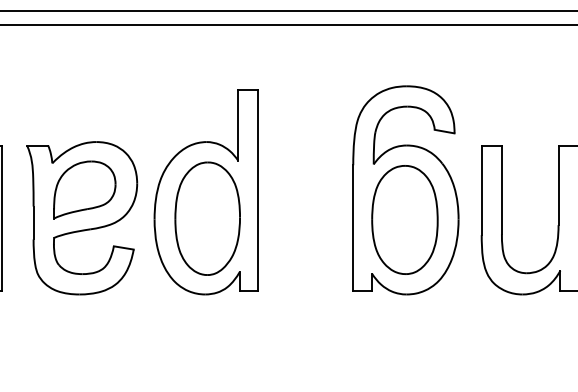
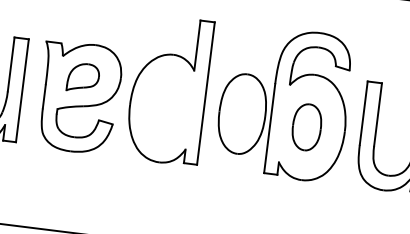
part: (84, 189) -> (83, 77), size x0.7
part: (207, 218) -> (242, 113), moved
part: (404, 219) -> (306, 126), size x0.6

